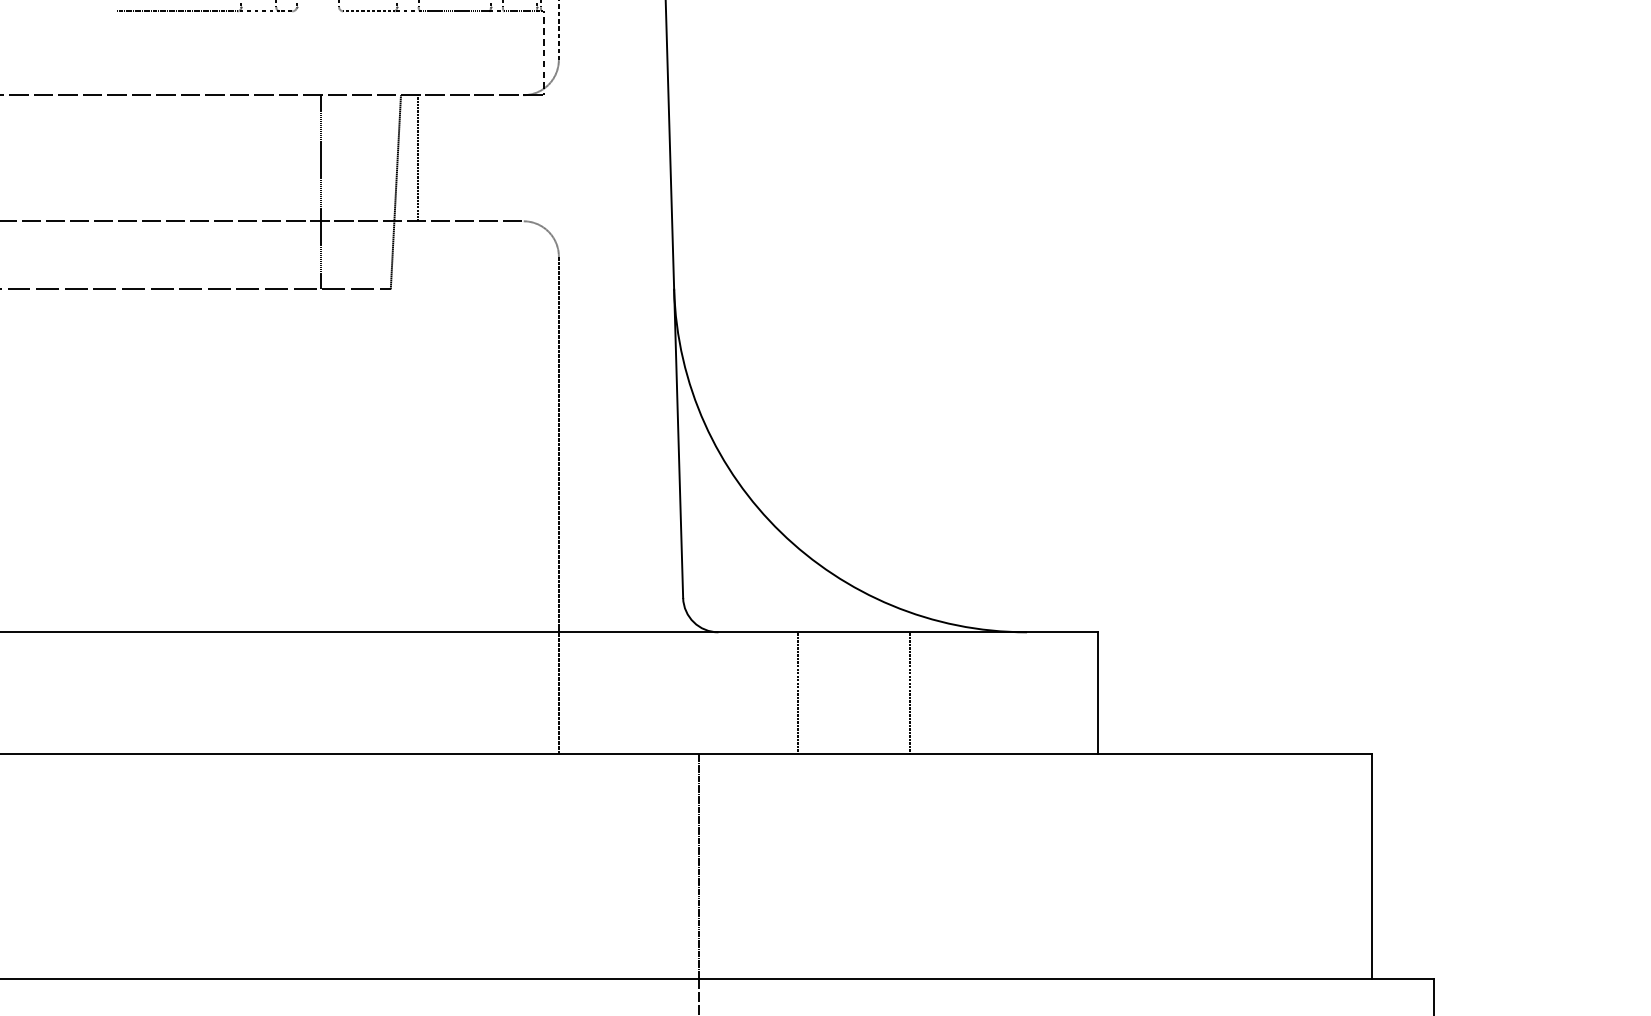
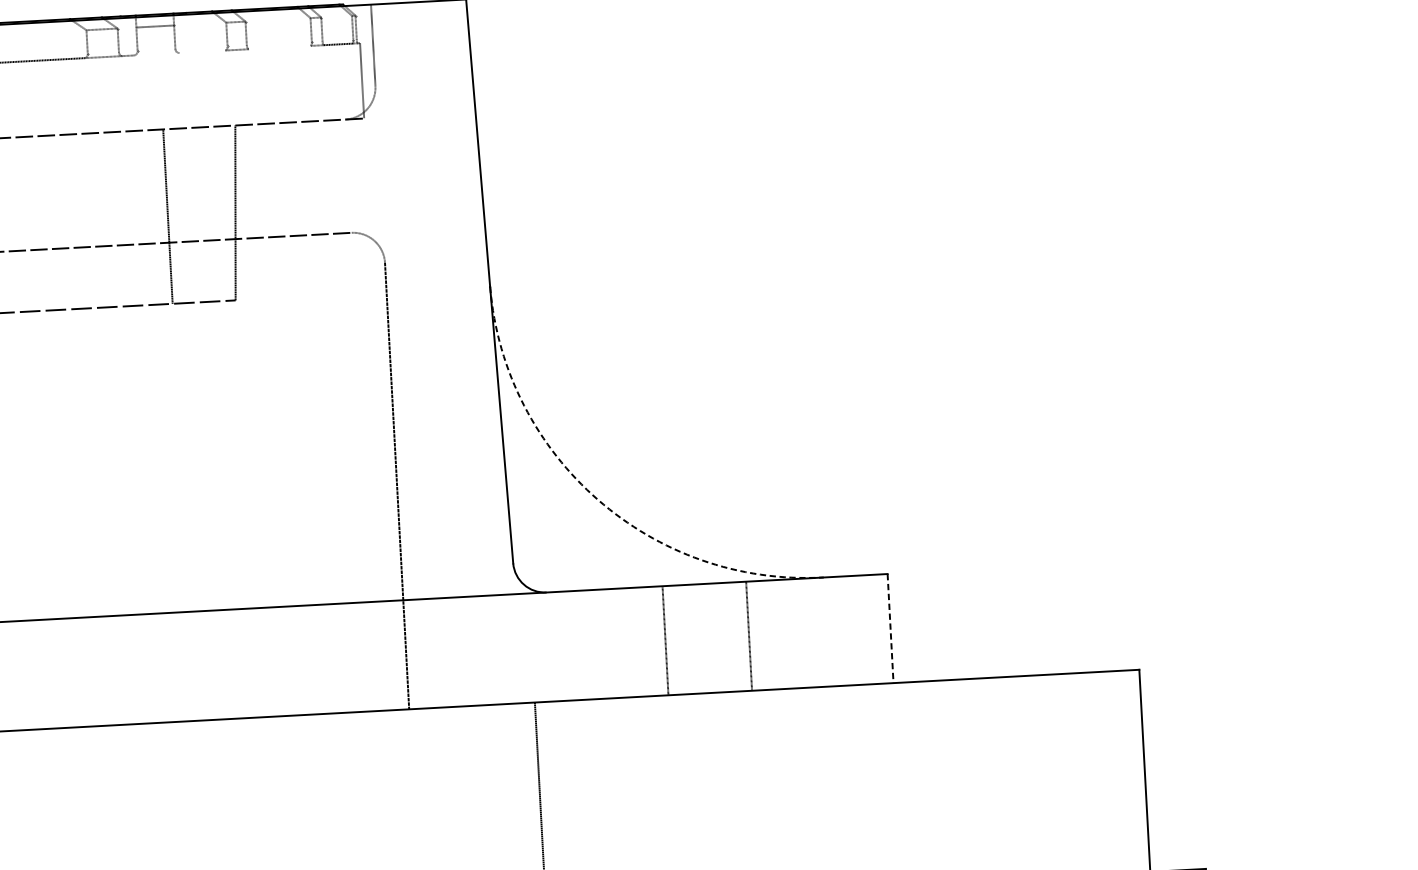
line: (368, 11) -> (202, 51), removed
line: (454, 11) -> (279, 47), removed
line: (417, 158) -> (253, 181), removed
arc: (781, 532) -> (598, 499), solid -> dashed
line: (797, 692) -> (665, 640), moved
line: (909, 692) -> (748, 635), moved
line: (1098, 693) -> (890, 628), solid -> dashed

